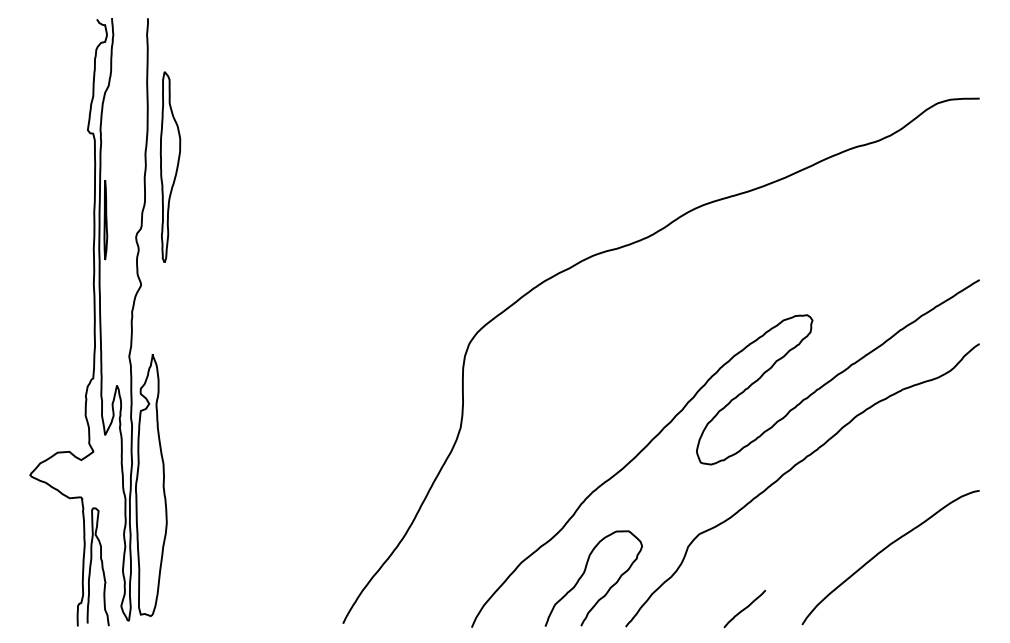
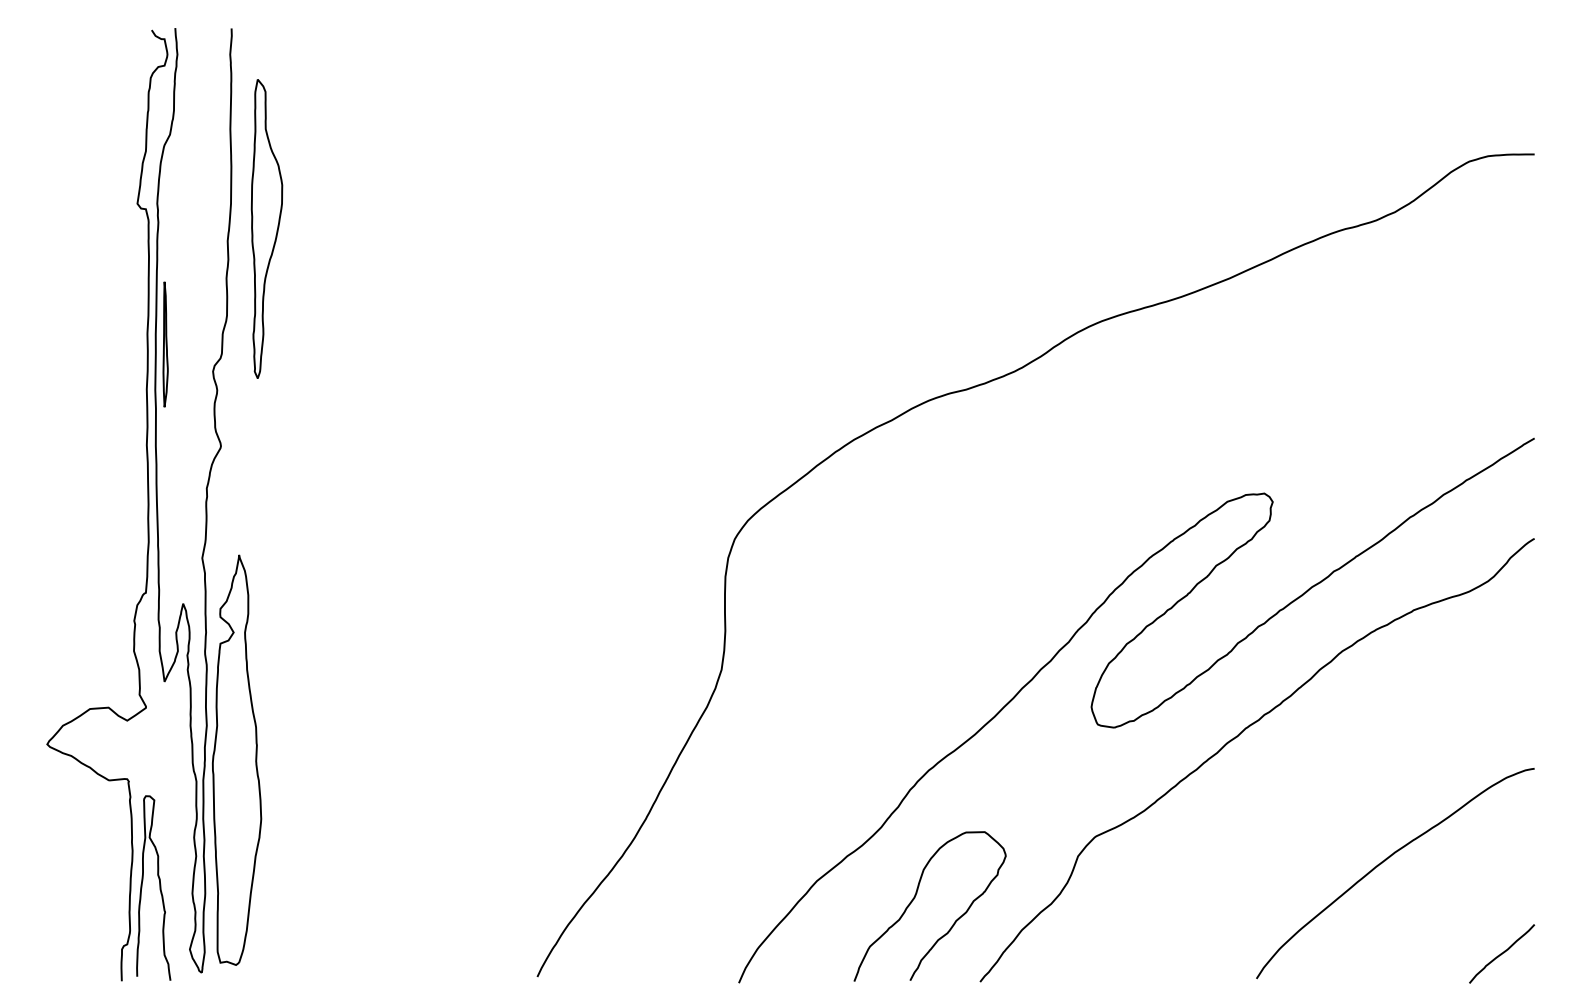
part: (170, 166) -> (266, 227), moved
curve: (744, 609) -> (1501, 954), moved

